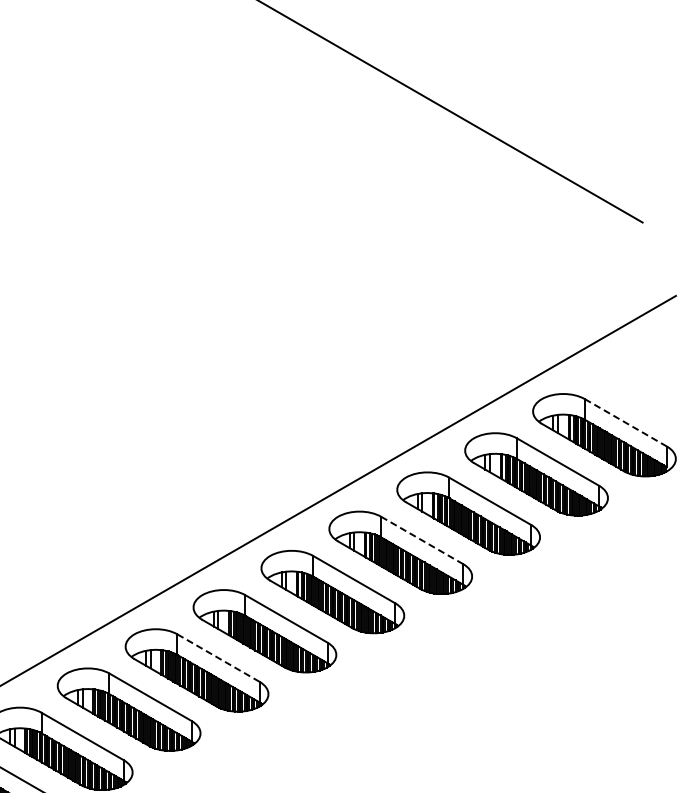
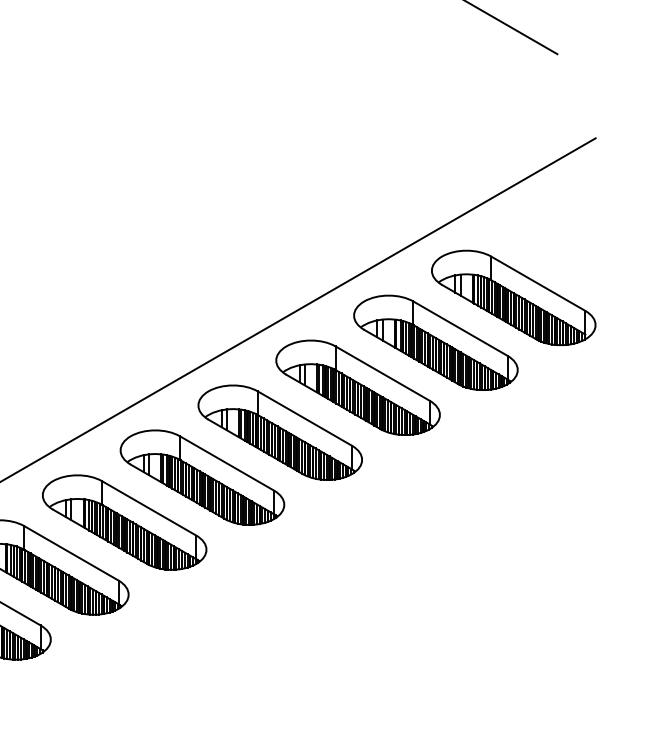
line: (626, 423) -> (538, 284), dashed -> solid
line: (422, 540) -> (305, 418), dashed -> solid
line: (218, 658) -> (71, 553), dashed -> solid

